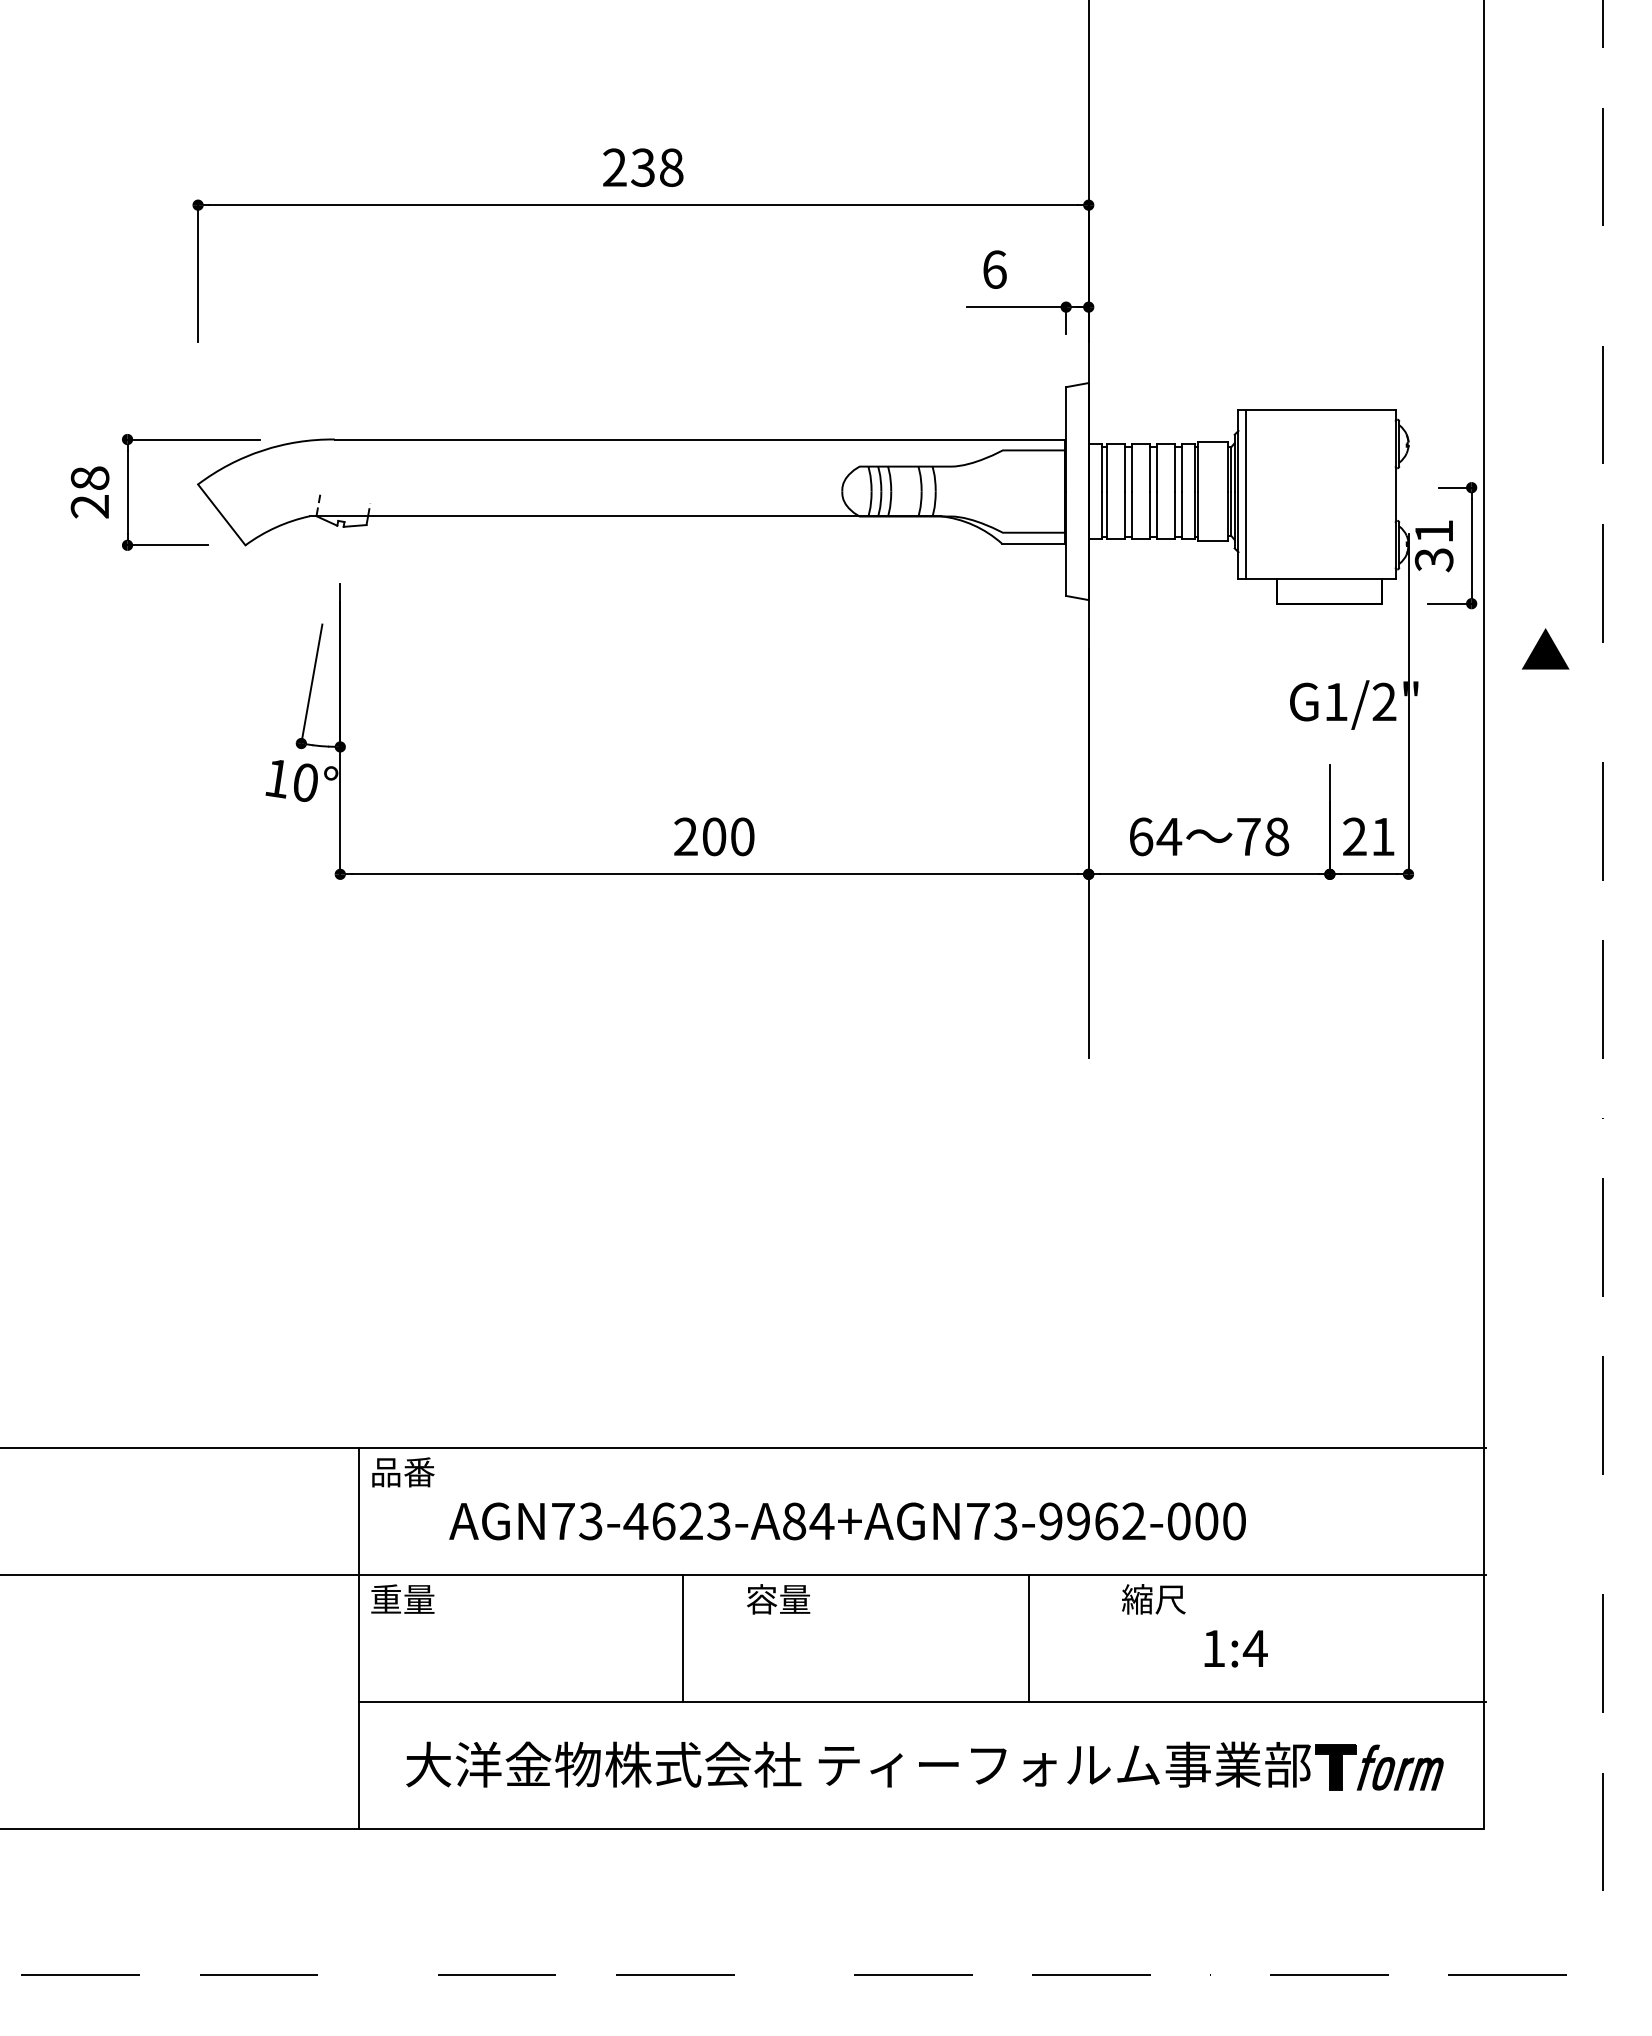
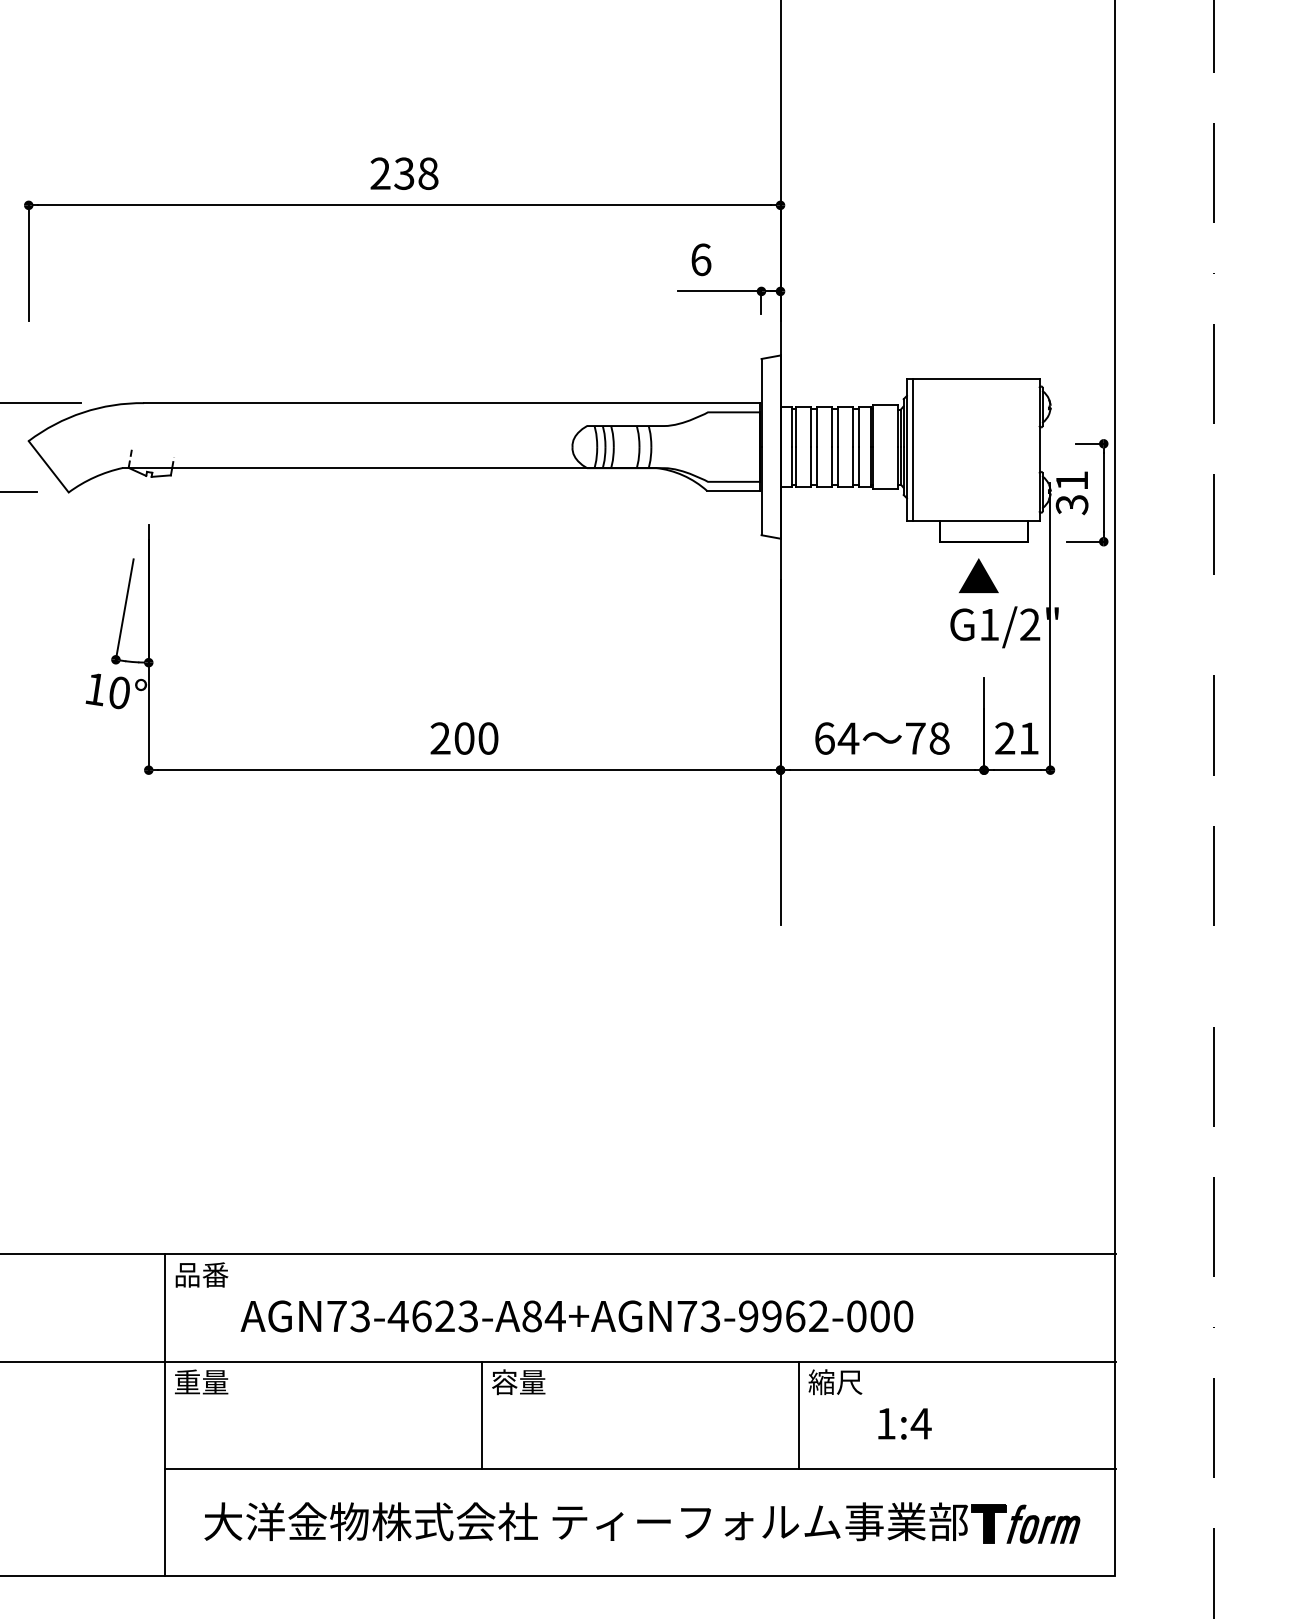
text: (1545, 648) -> (978, 575), moved
line: (682, 1638) -> (481, 1415), moved
line: (1029, 1638) -> (798, 1415), moved

